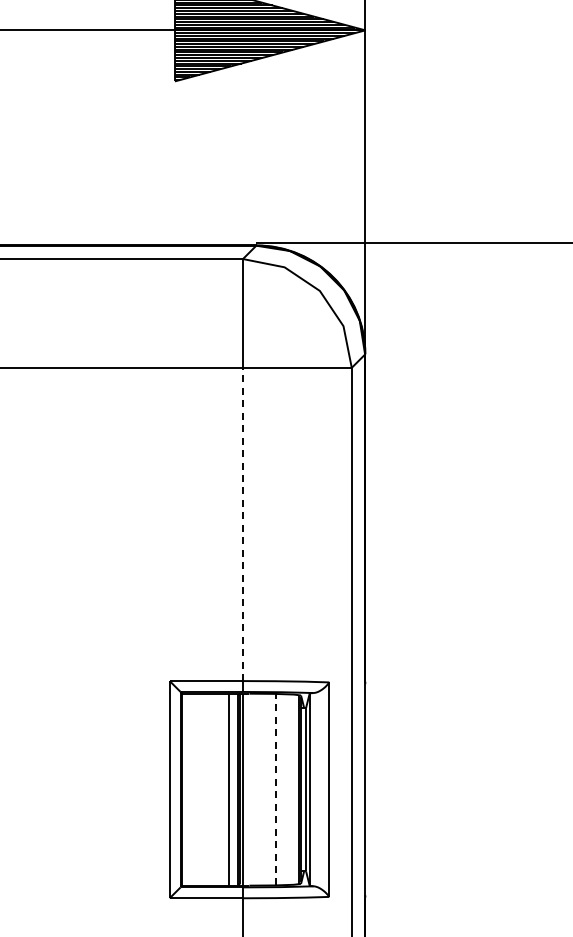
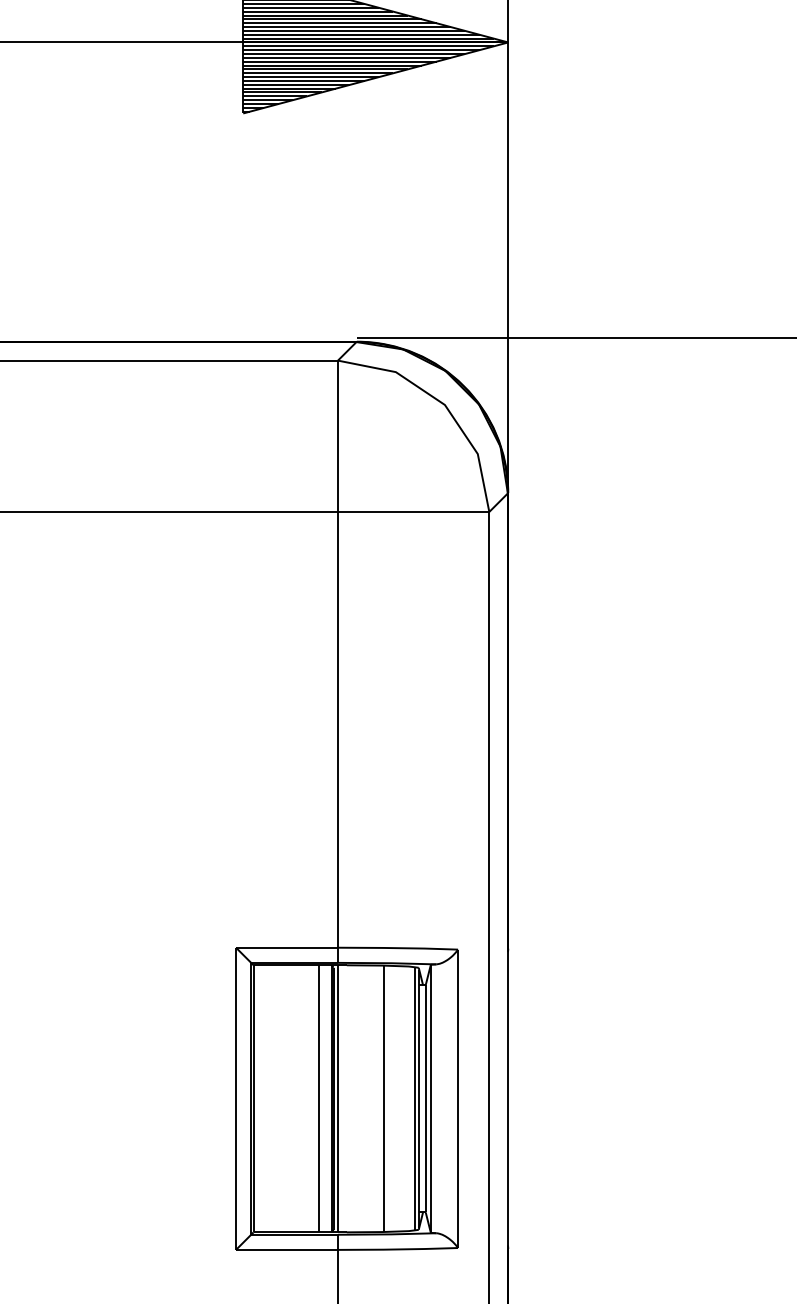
line: (242, 524) -> (337, 729), dashed -> solid
line: (276, 789) -> (384, 1098), dashed -> solid

